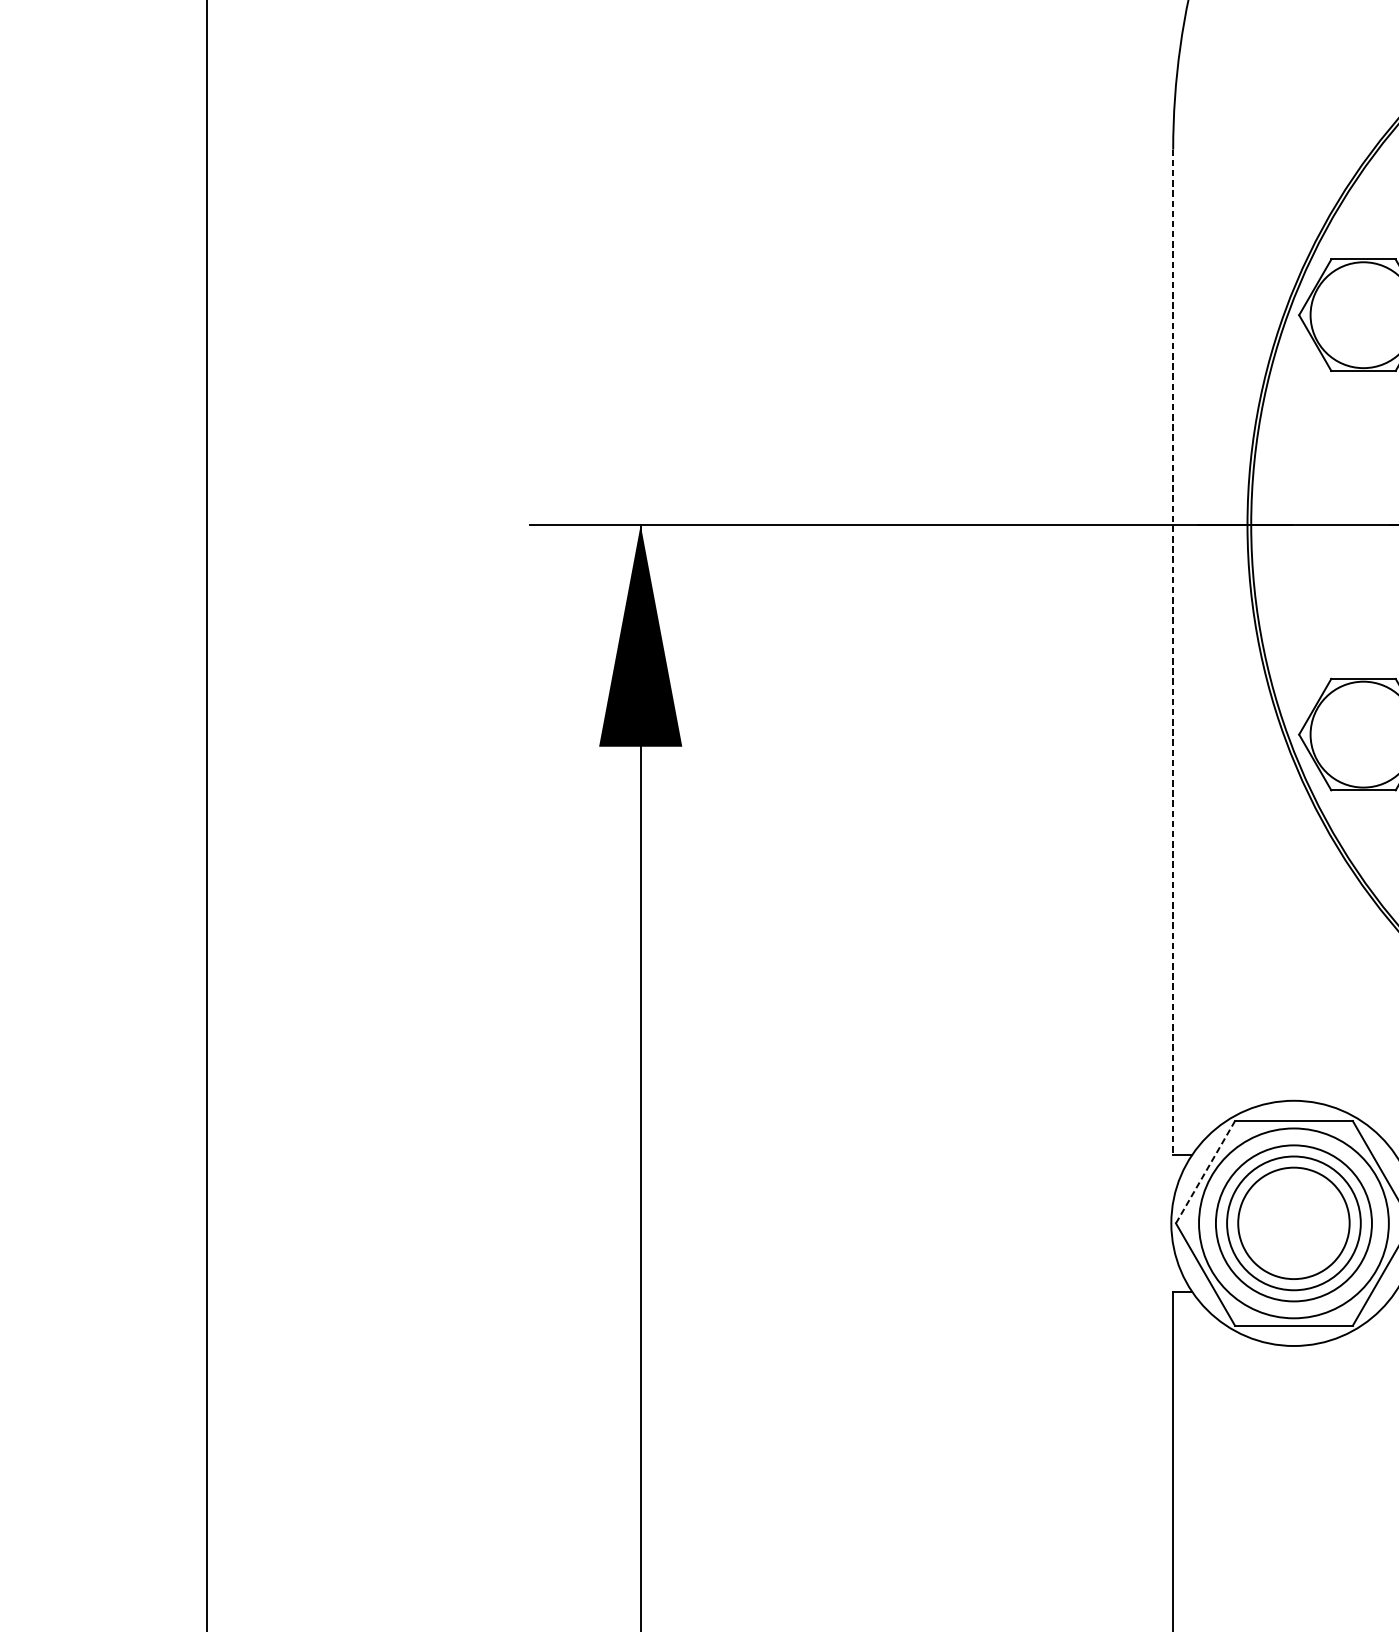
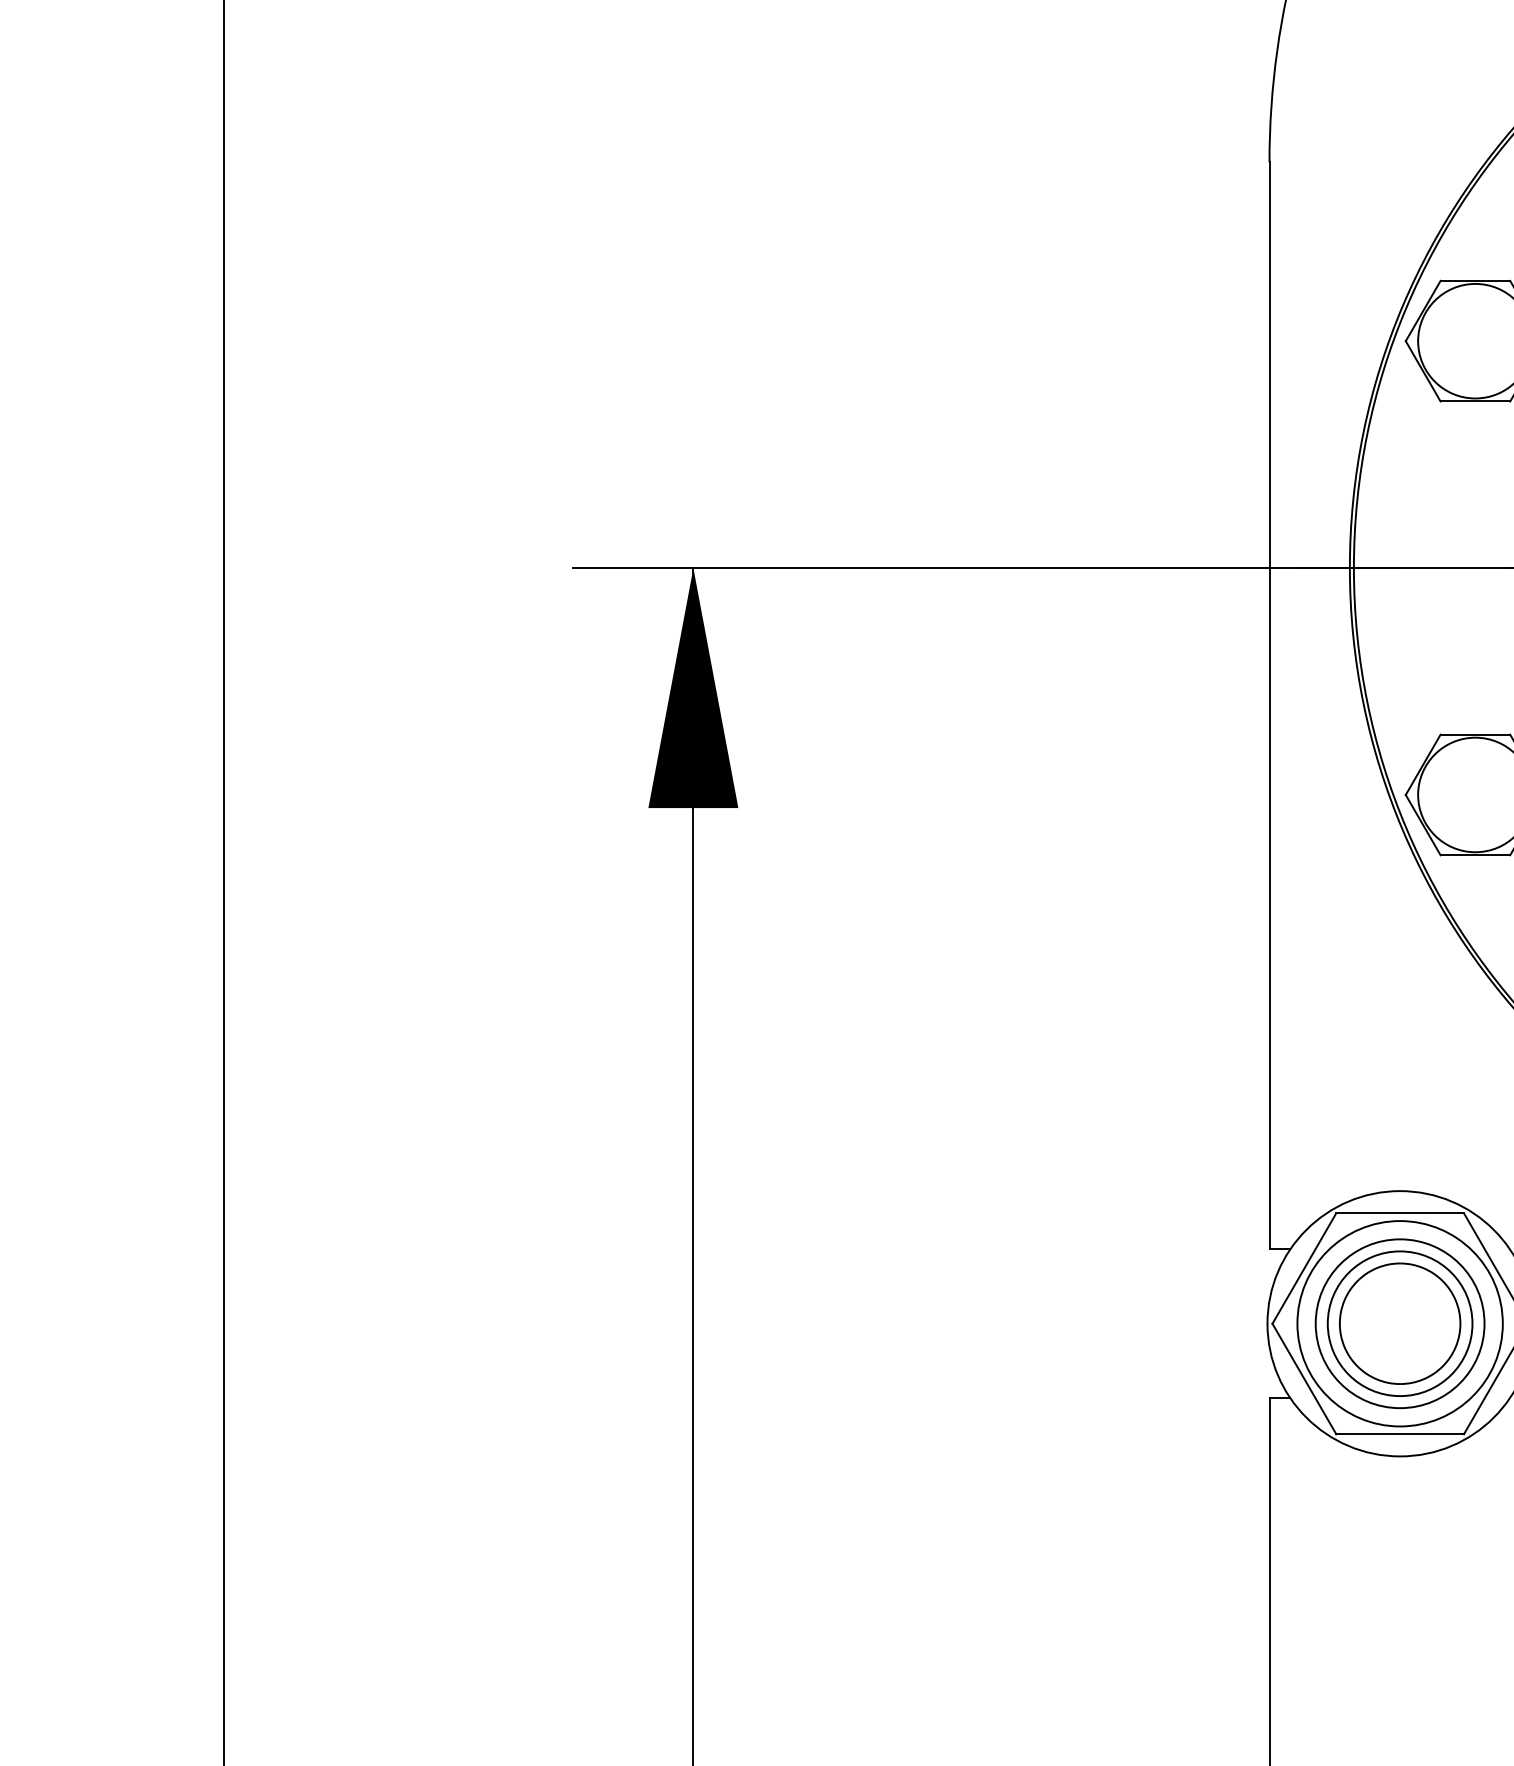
line: (1173, 651) -> (1269, 705), dashed -> solid
line: (1205, 1172) -> (1304, 1268), dashed -> solid

